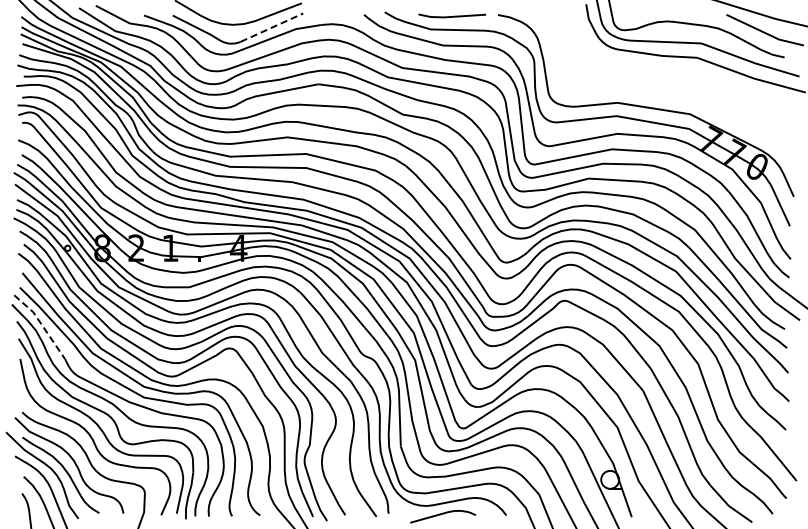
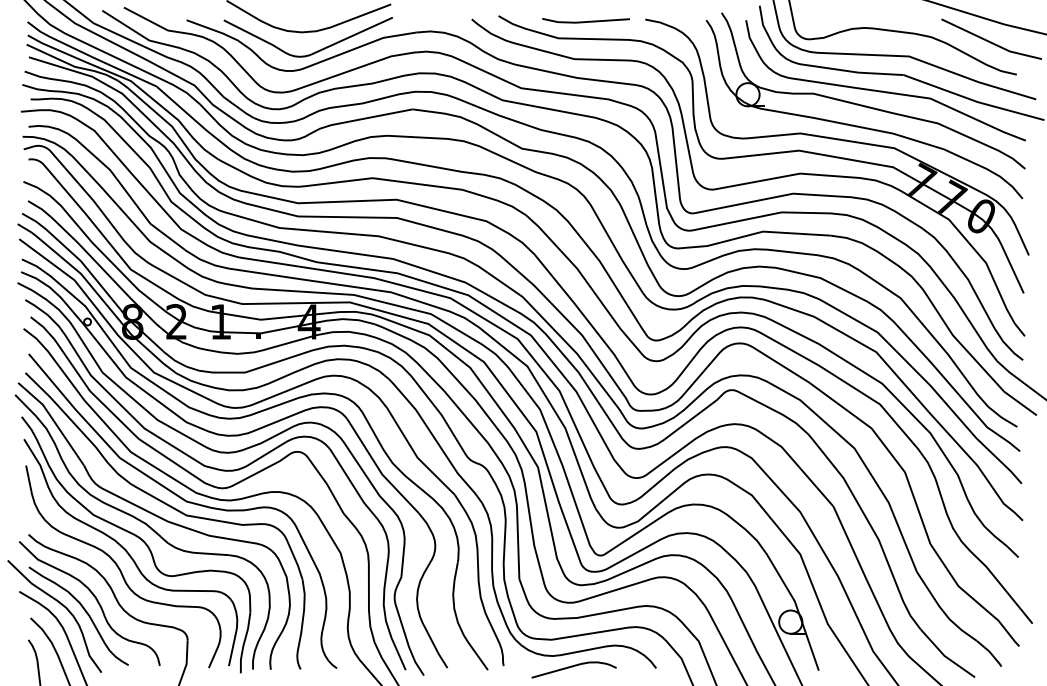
line: (272, 27) -> (353, 35), dashed -> solid
part: (667, 81) -> (865, 105), added
line: (41, 324) -> (53, 420), dashed -> solid

